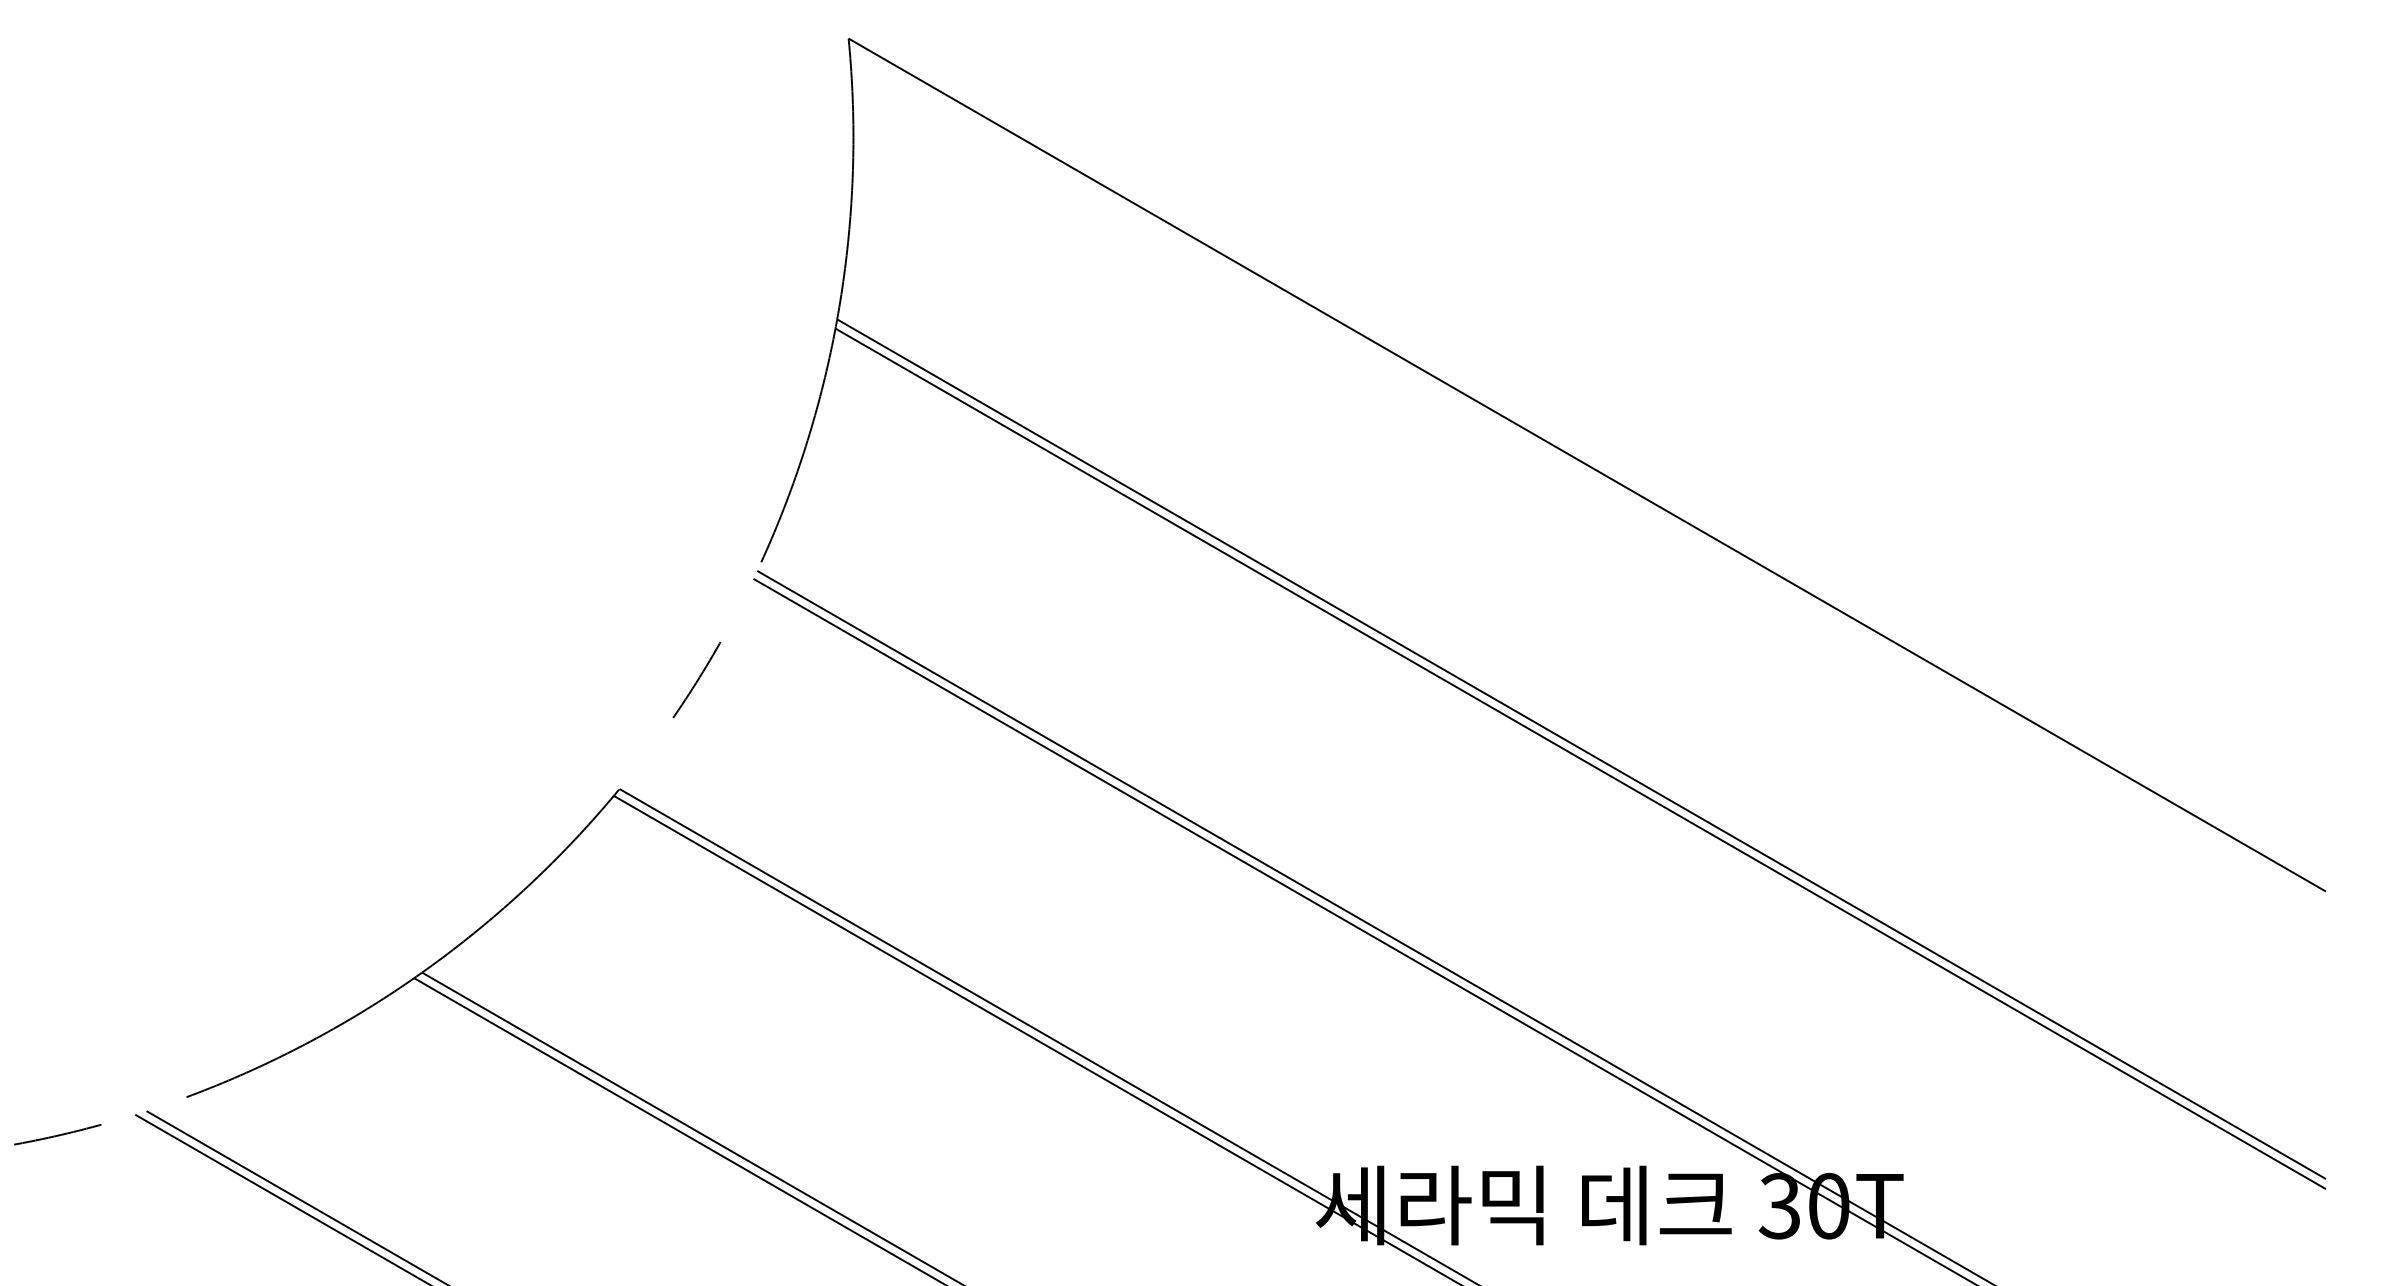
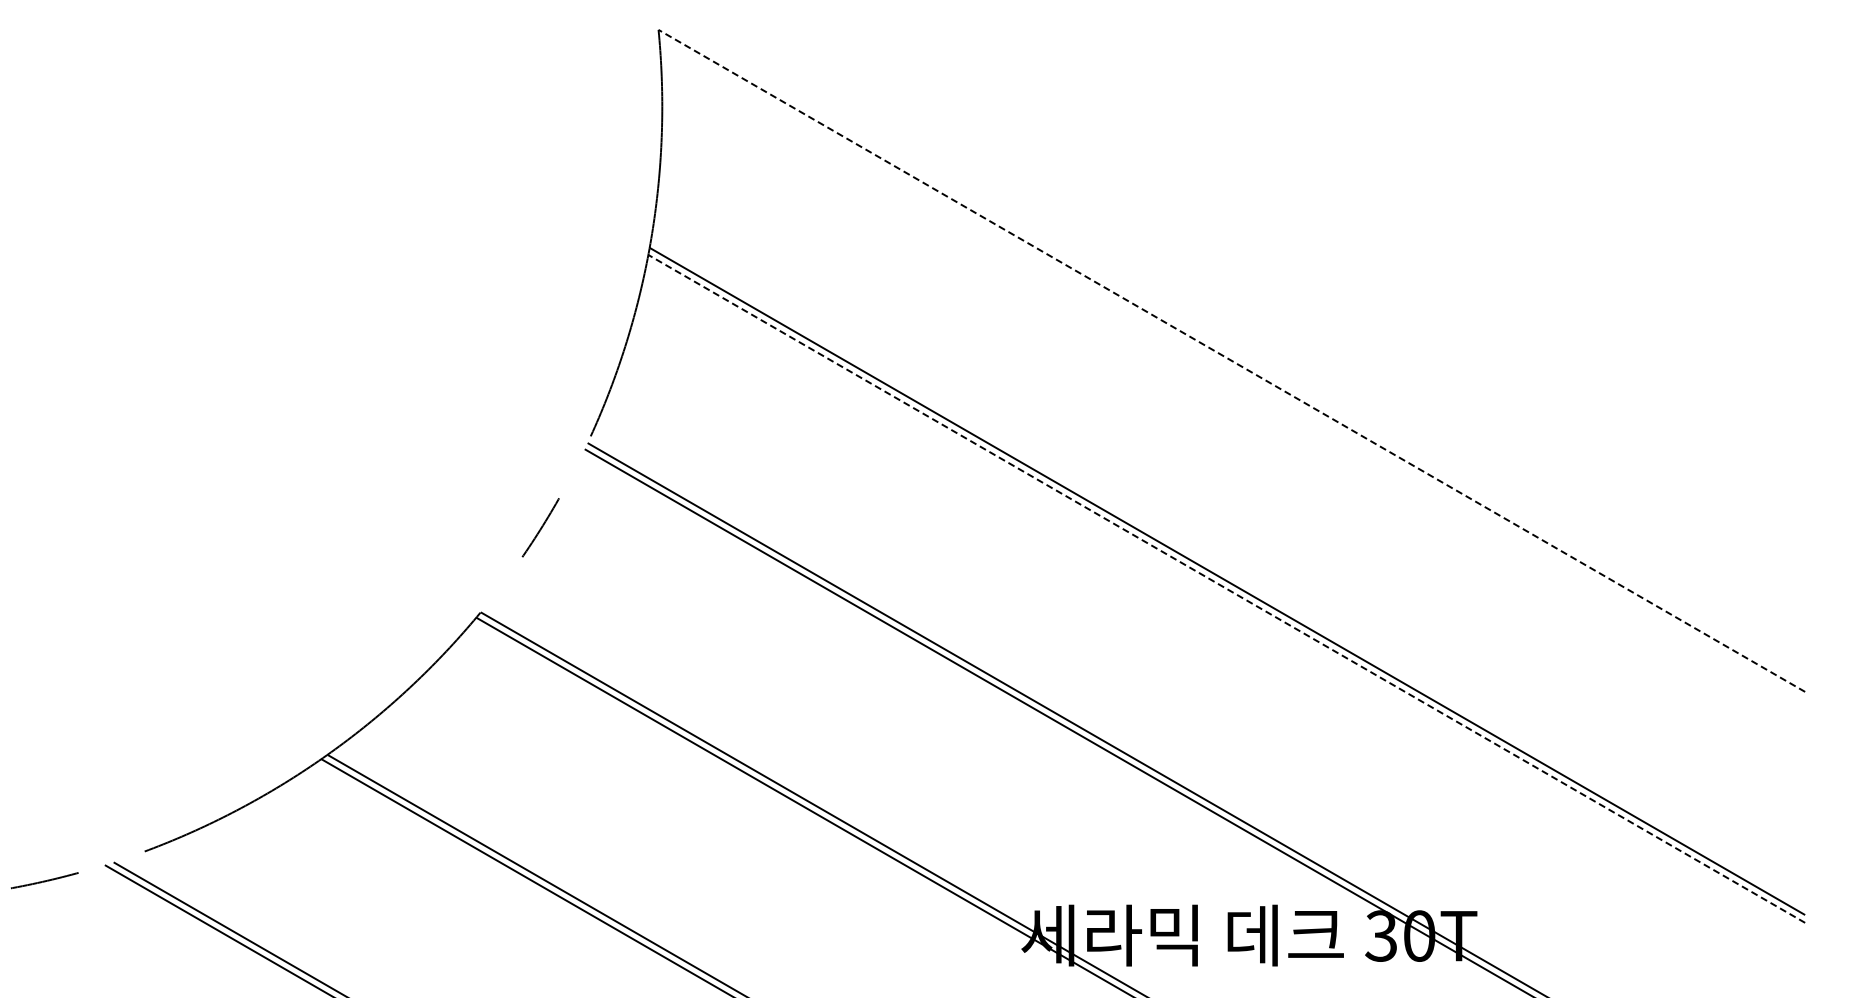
line: (1586, 464) -> (1231, 360), solid -> dashed
line: (1580, 758) -> (1226, 588), solid -> dashed

